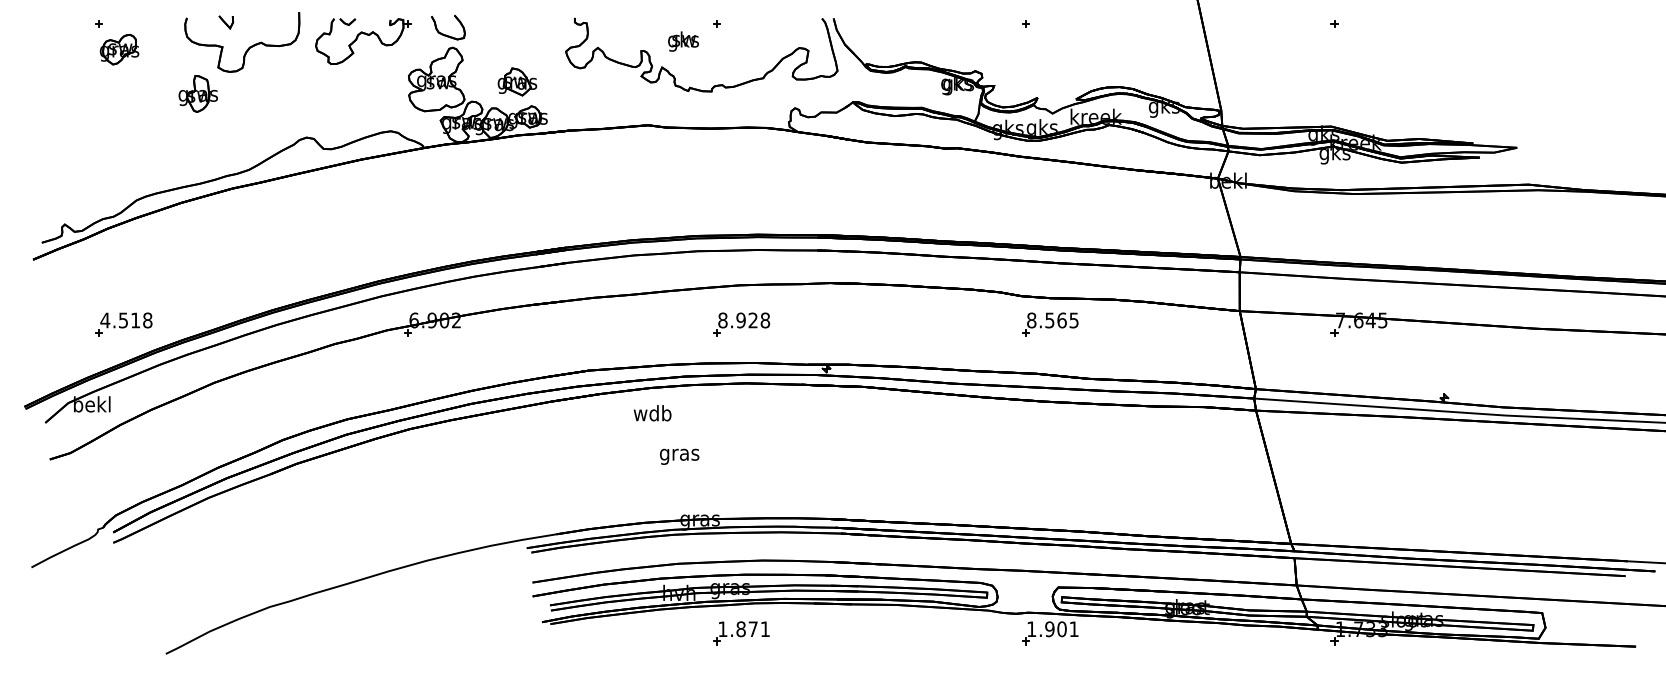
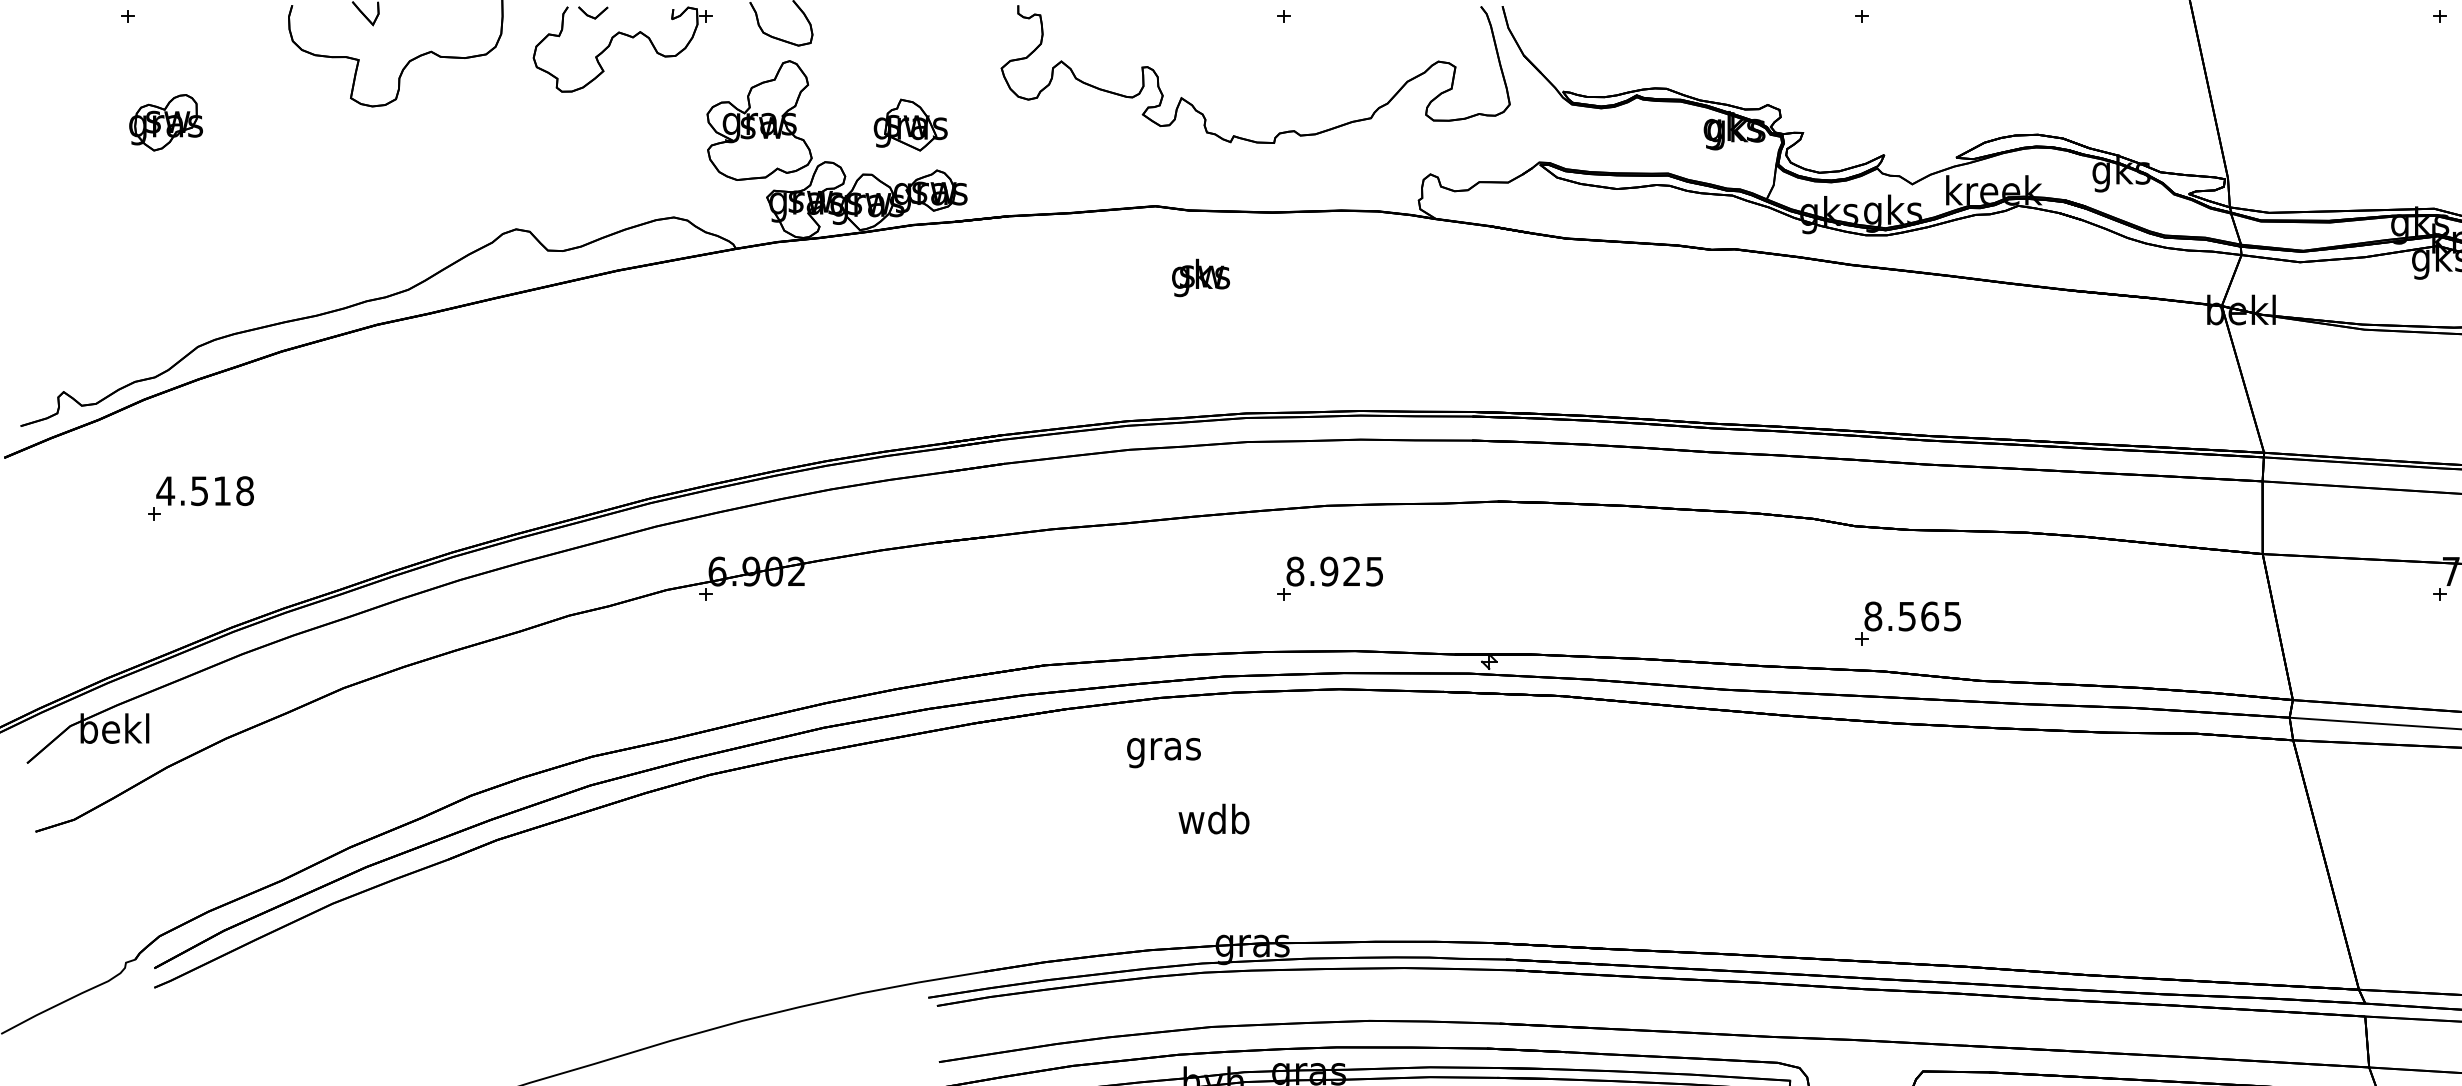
text: (683, 41) -> (1200, 277), moved
part: (119, 49) -> (165, 122), moved
part: (197, 93) -> (311, 146), removed
text: (765, 320) -> (1375, 571), 8.928 -> 8.925
part: (123, 324) -> (199, 498), moved
part: (1050, 324) -> (1908, 624), moved
text: (652, 415) -> (1163, 749), wdb -> gras
text: (679, 454) -> (1214, 822), gras -> wdb

